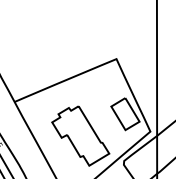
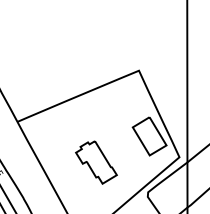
part: (80, 135) -> (96, 161), size x0.6

